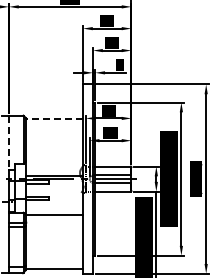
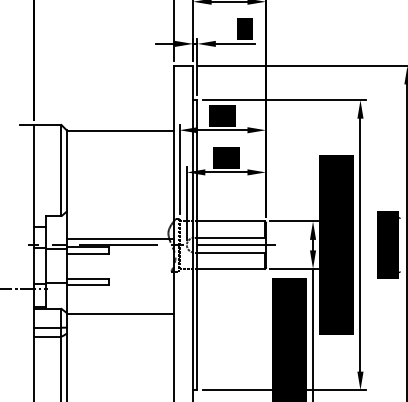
line: (54, 119) -> (120, 132), dashed -> solid
line: (9, 142) -> (34, 175), dashed -> solid

